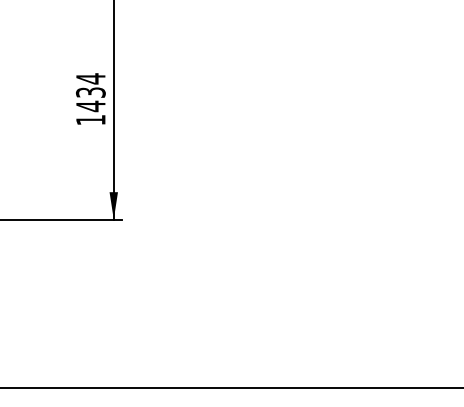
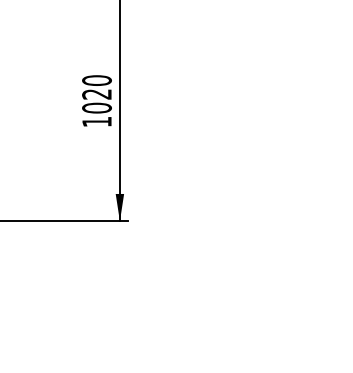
text: (90, 92) -> (96, 94), 1434 -> 1020

